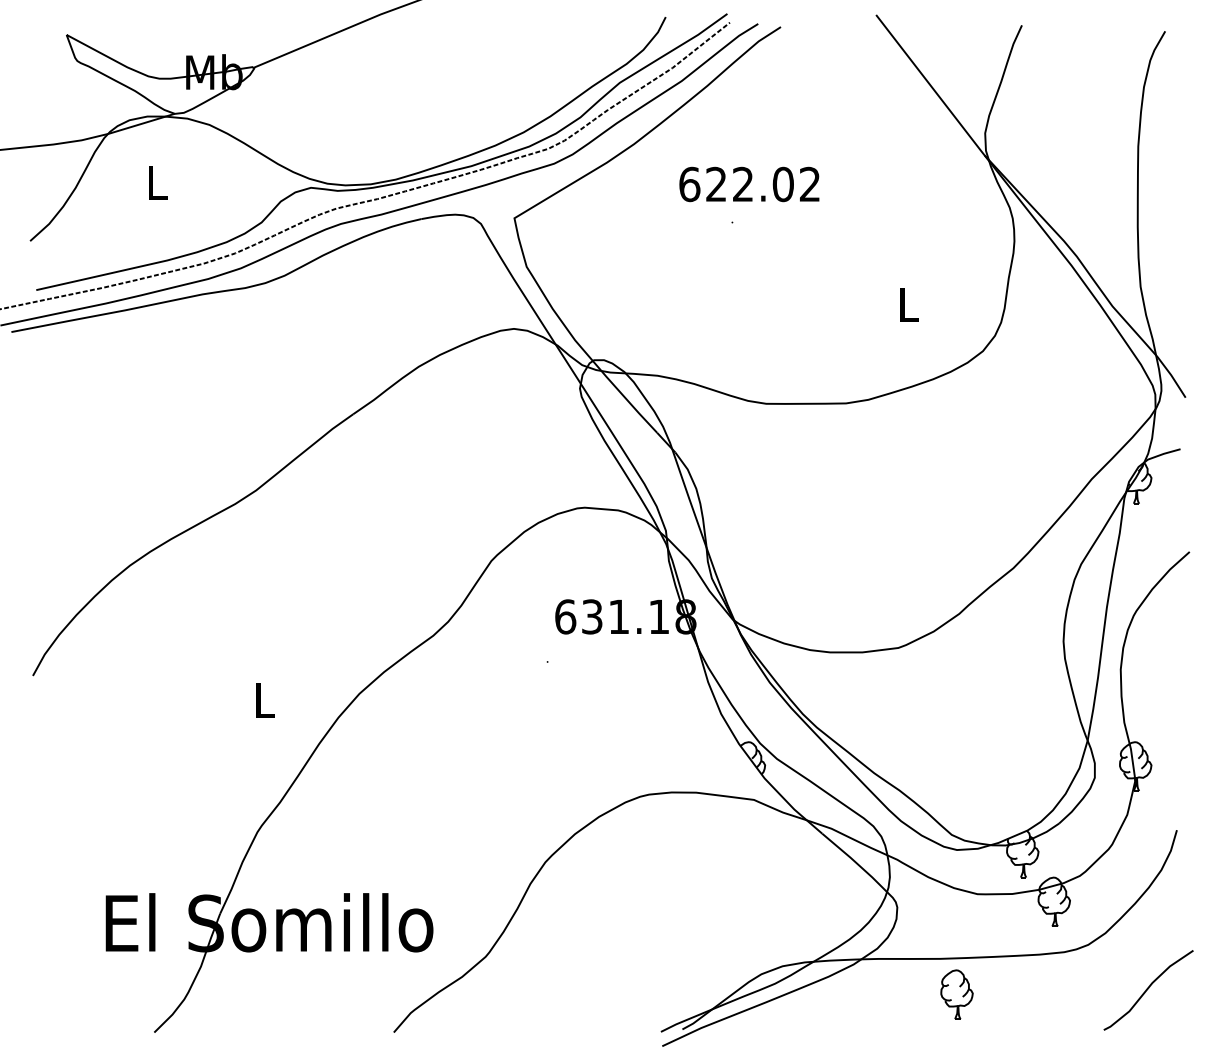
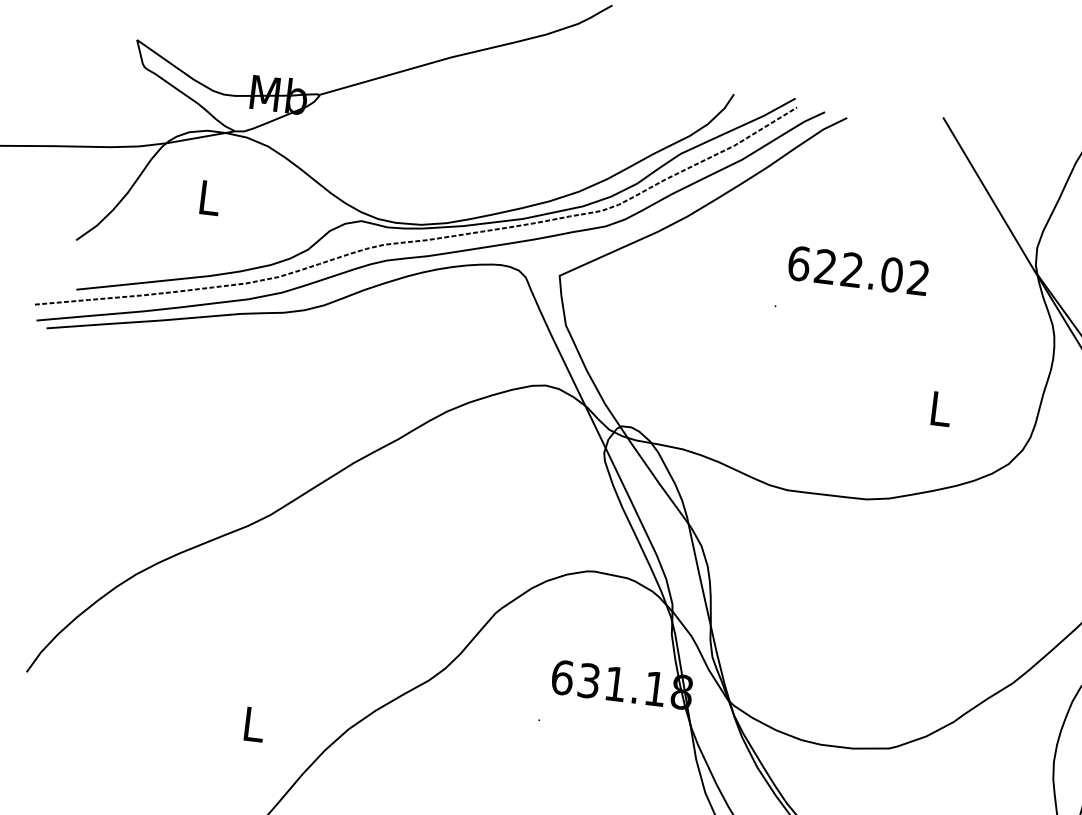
text: (749, 184) -> (858, 270), moved

